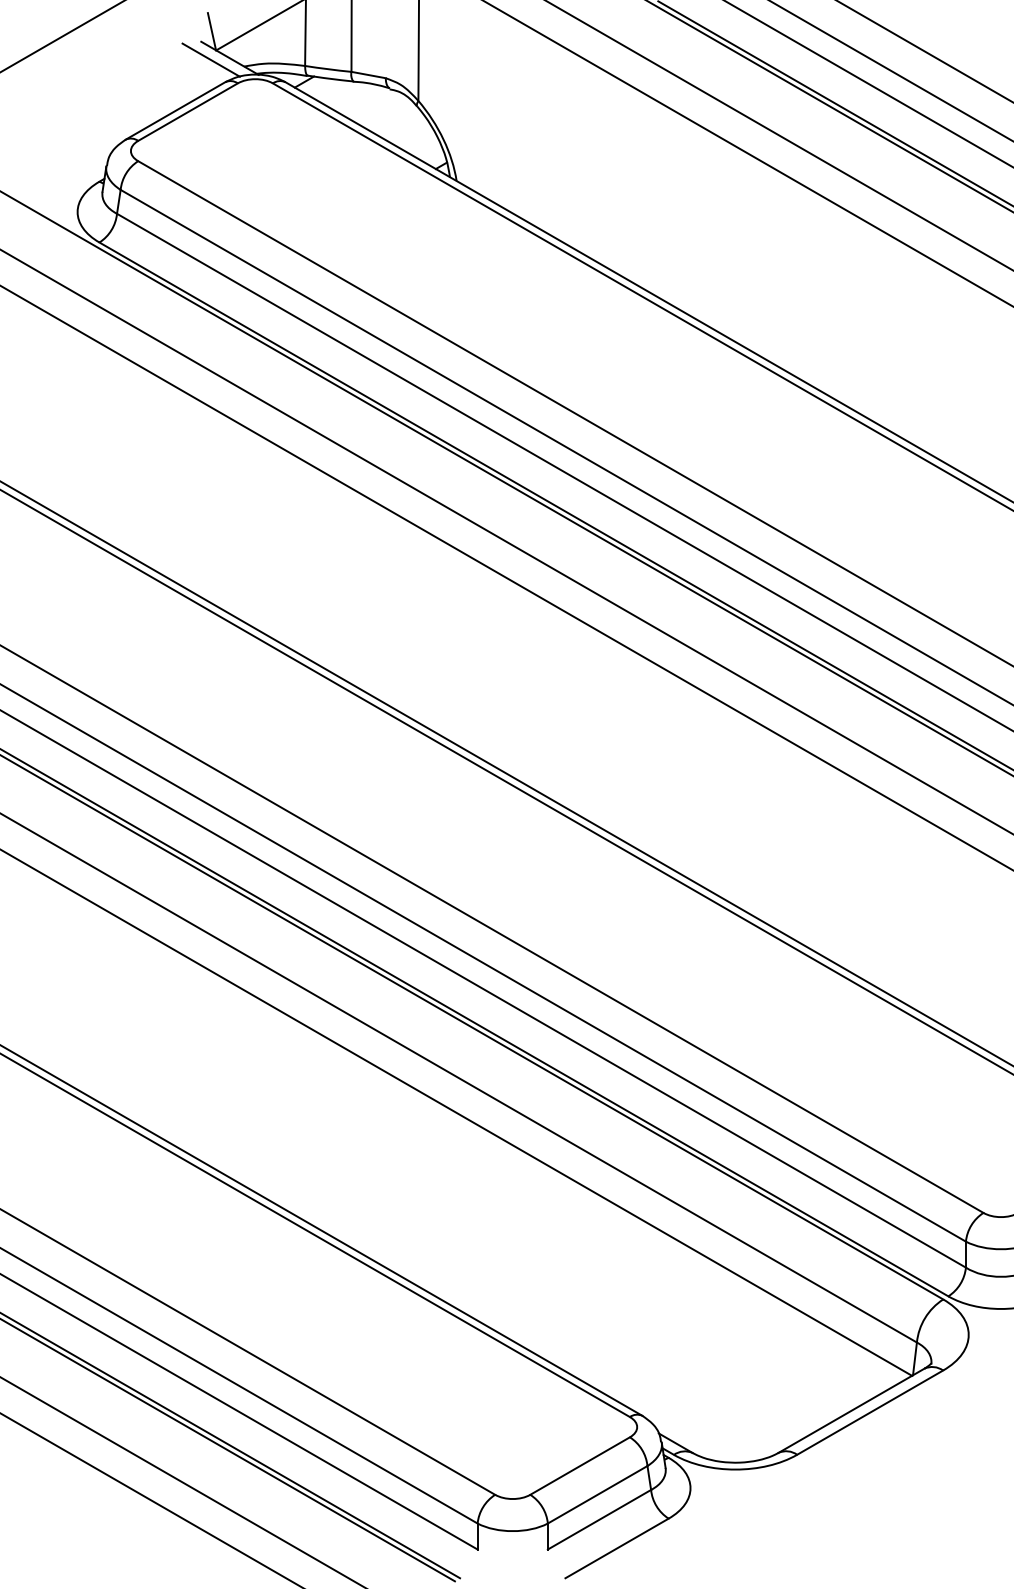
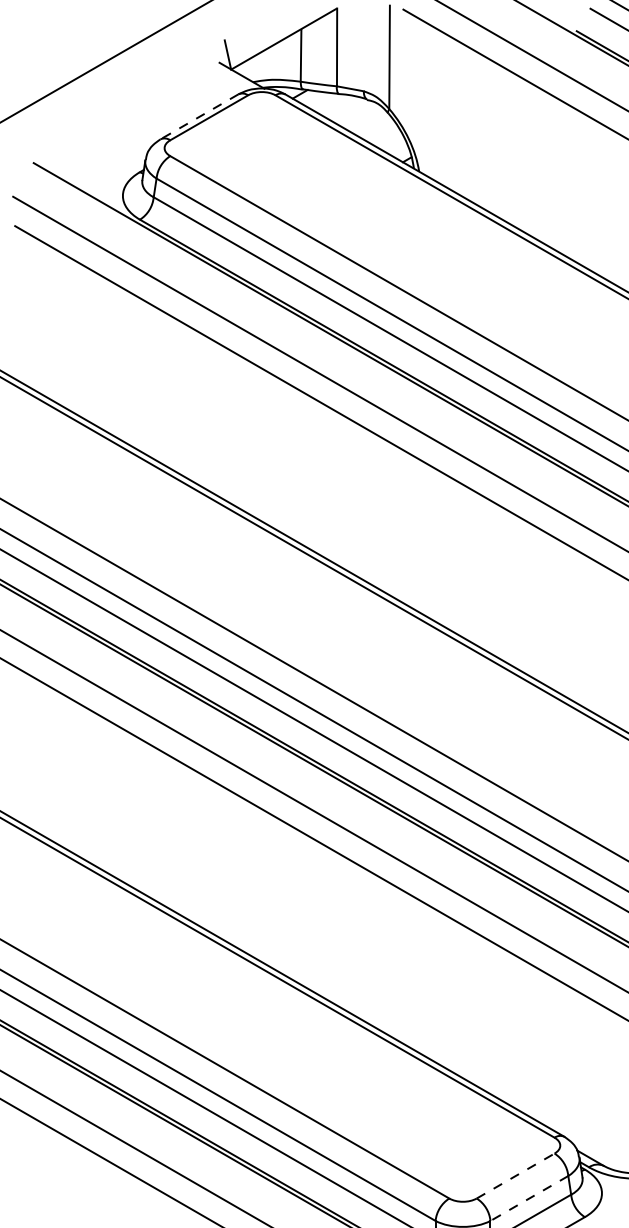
line: (210, 59) -> (226, 76), removed
line: (175, 110) -> (199, 116), solid -> dashed
line: (580, 1466) -> (515, 1176), solid -> dashed
line: (597, 1494) -> (529, 1198), solid -> dashed

